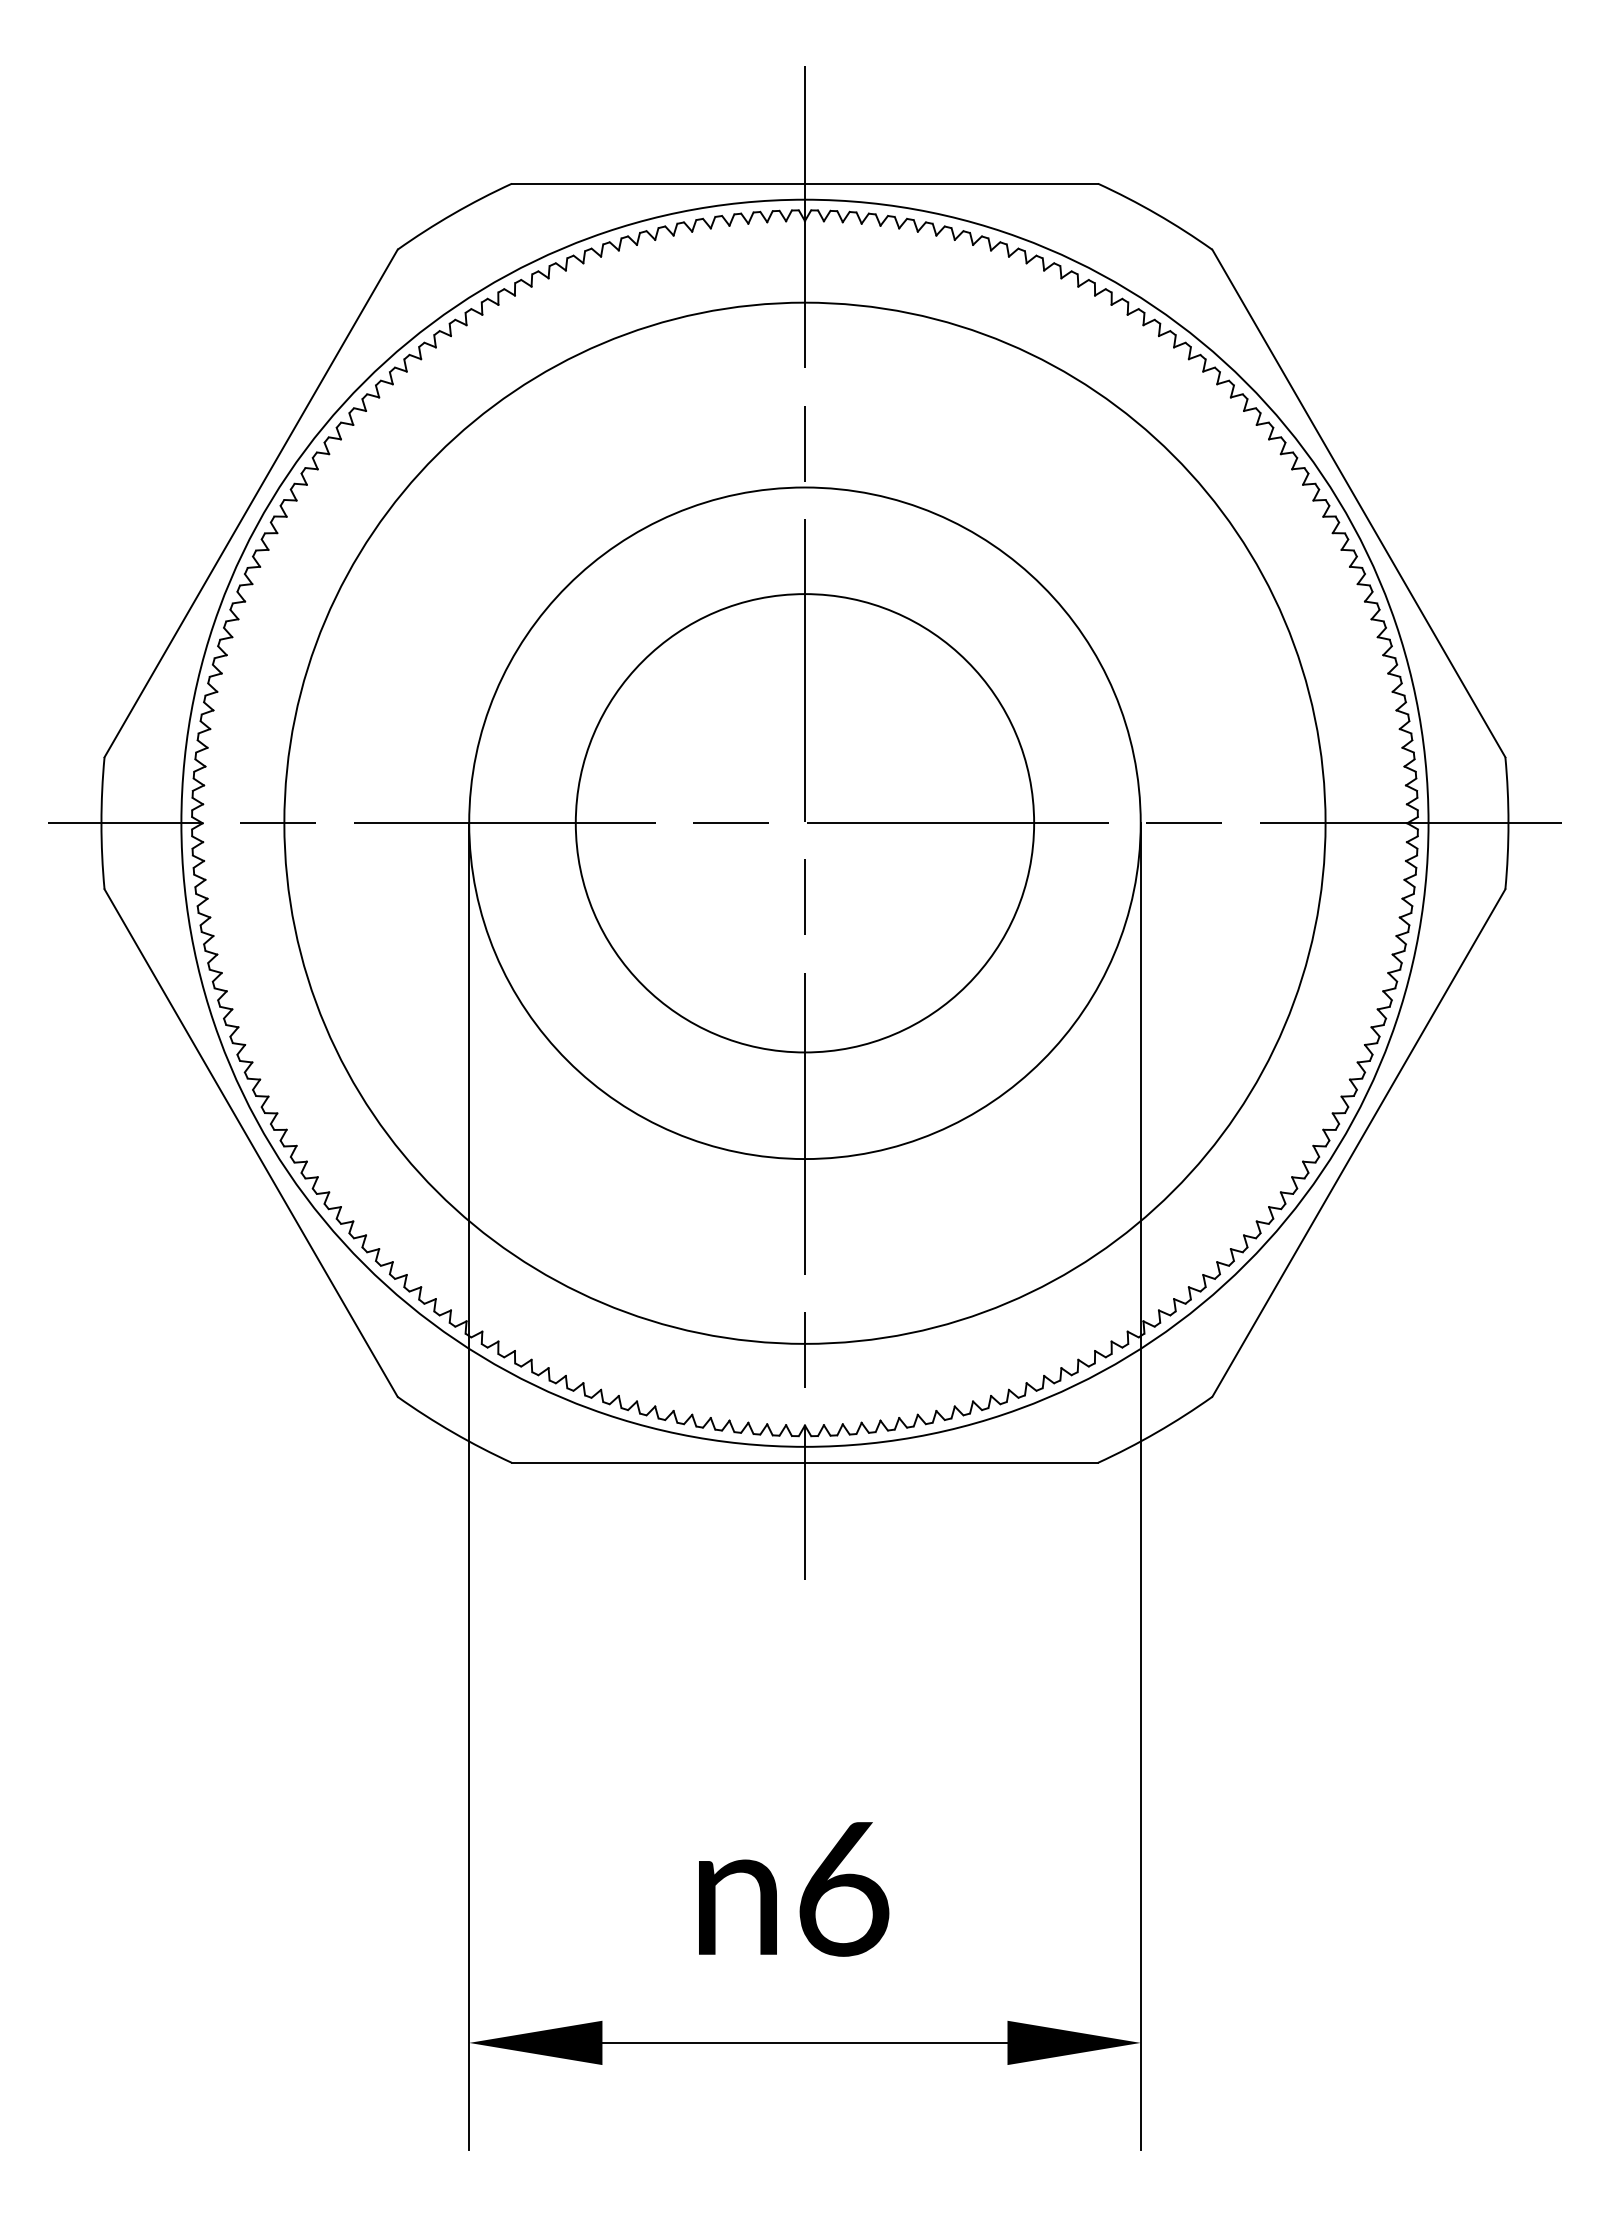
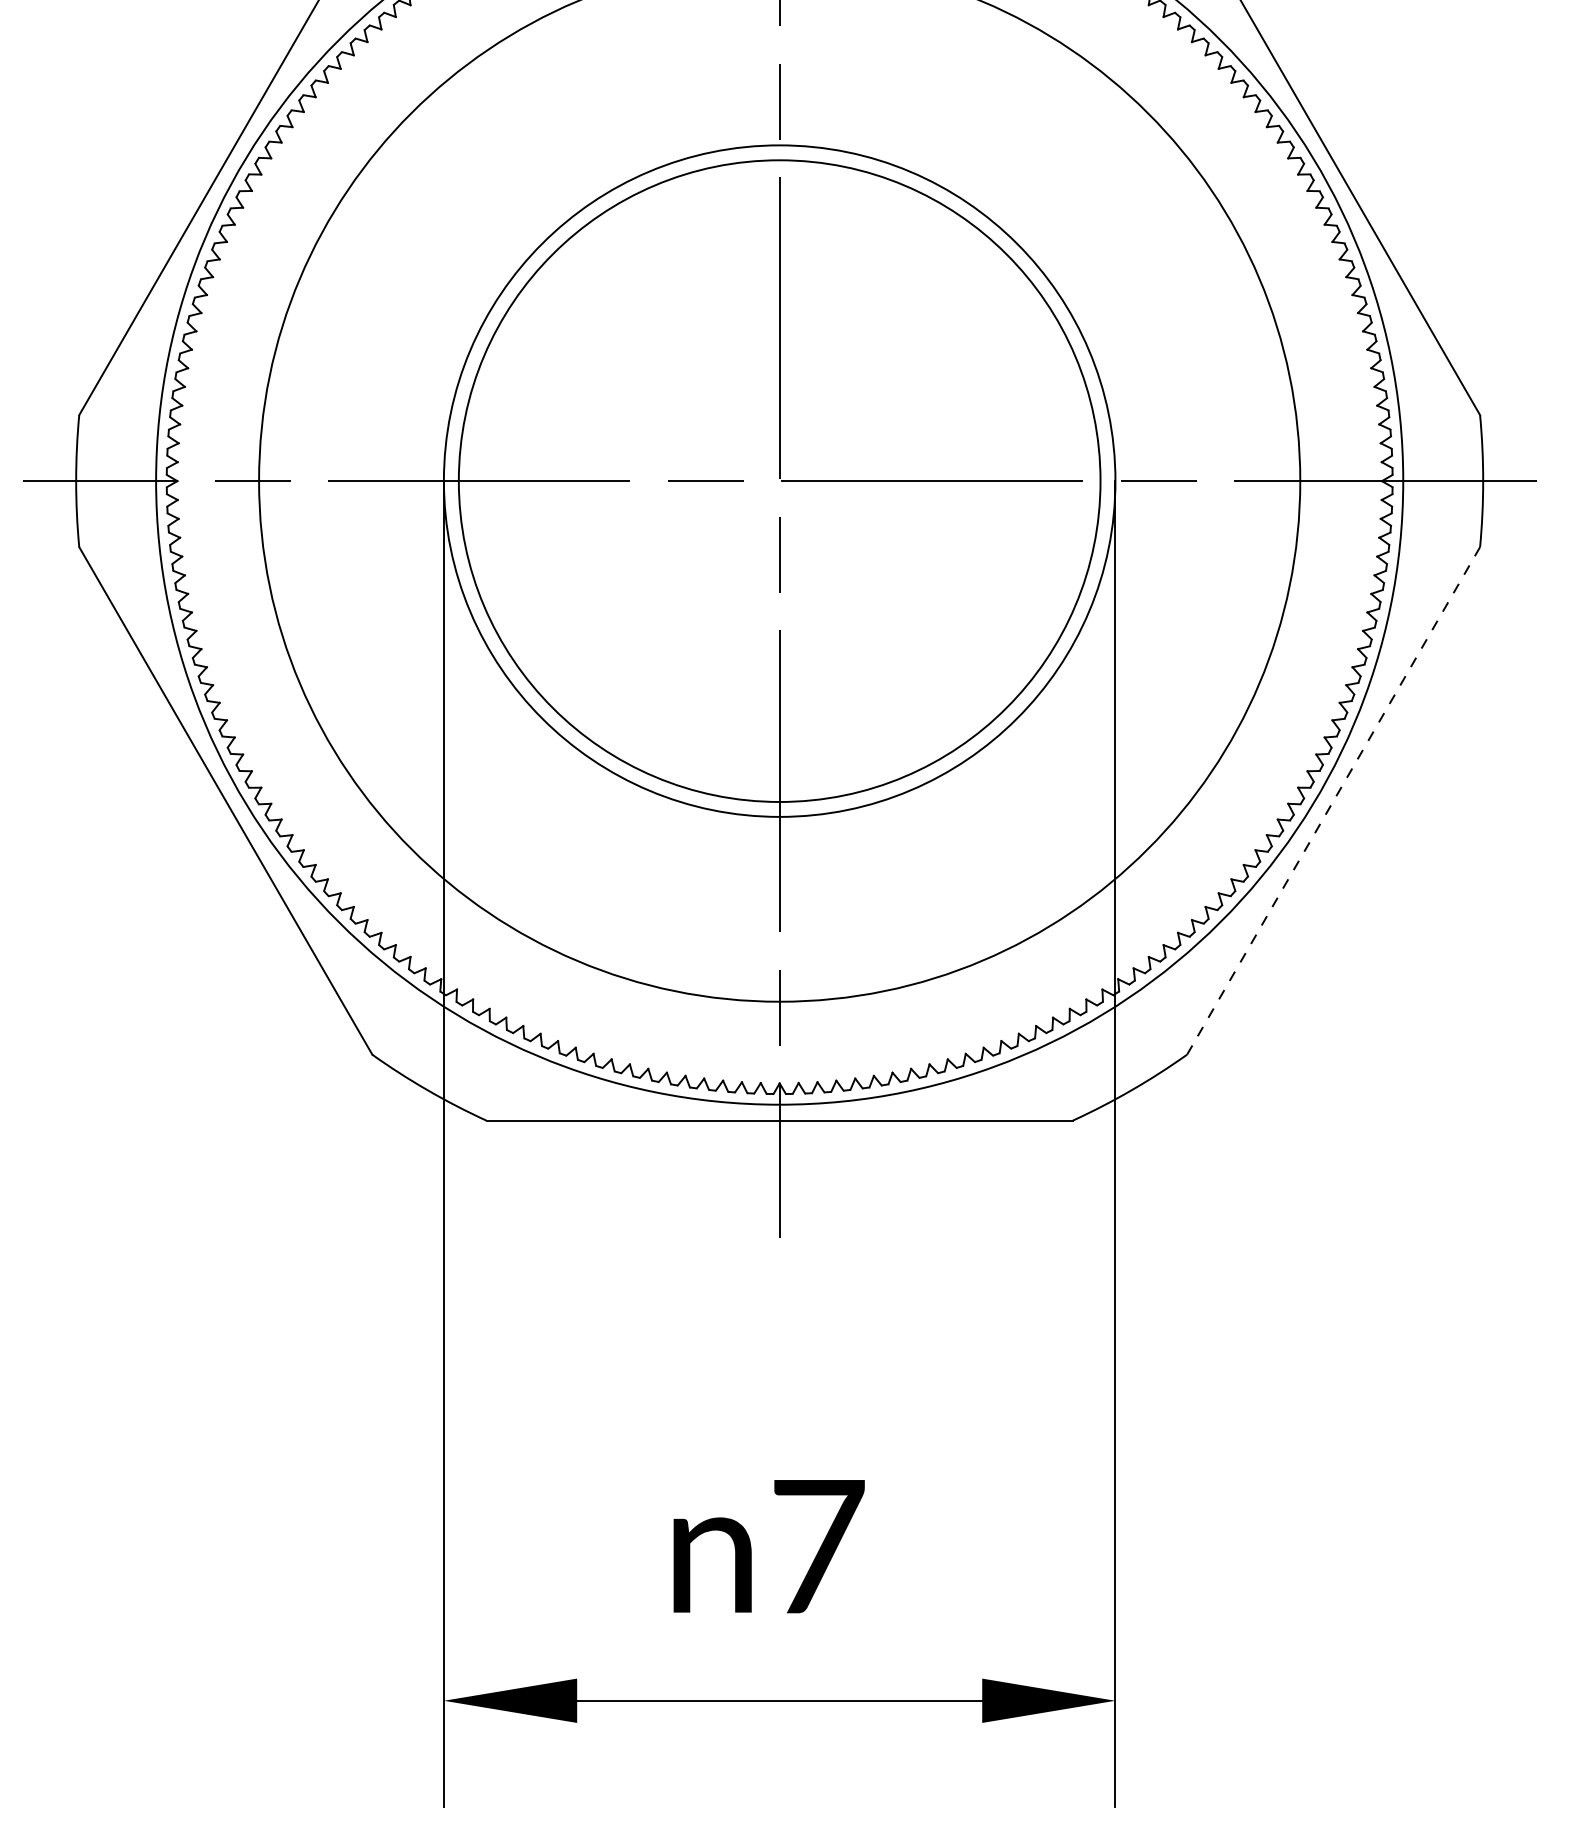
circle: (804, 823) -> (779, 481), size x1.4
line: (1359, 1142) -> (1334, 800), solid -> dashed
text: (844, 1889) -> (819, 1547), 6 -> 7

